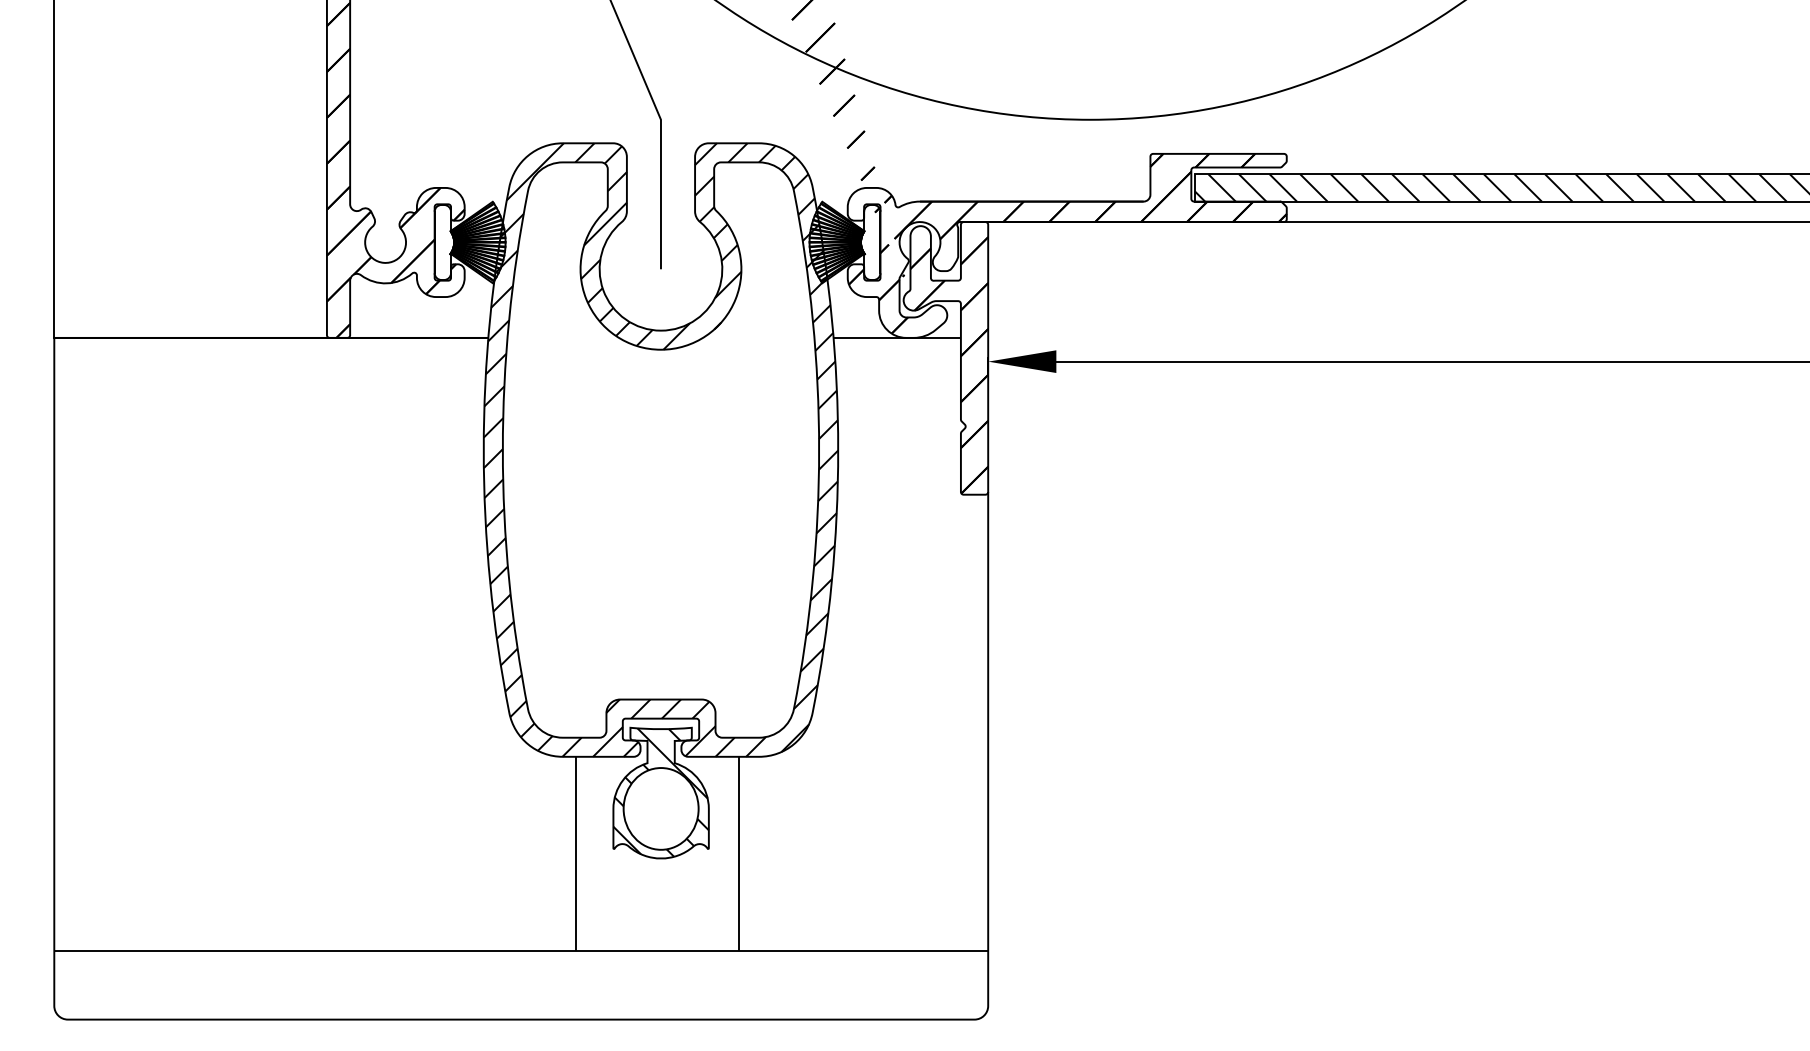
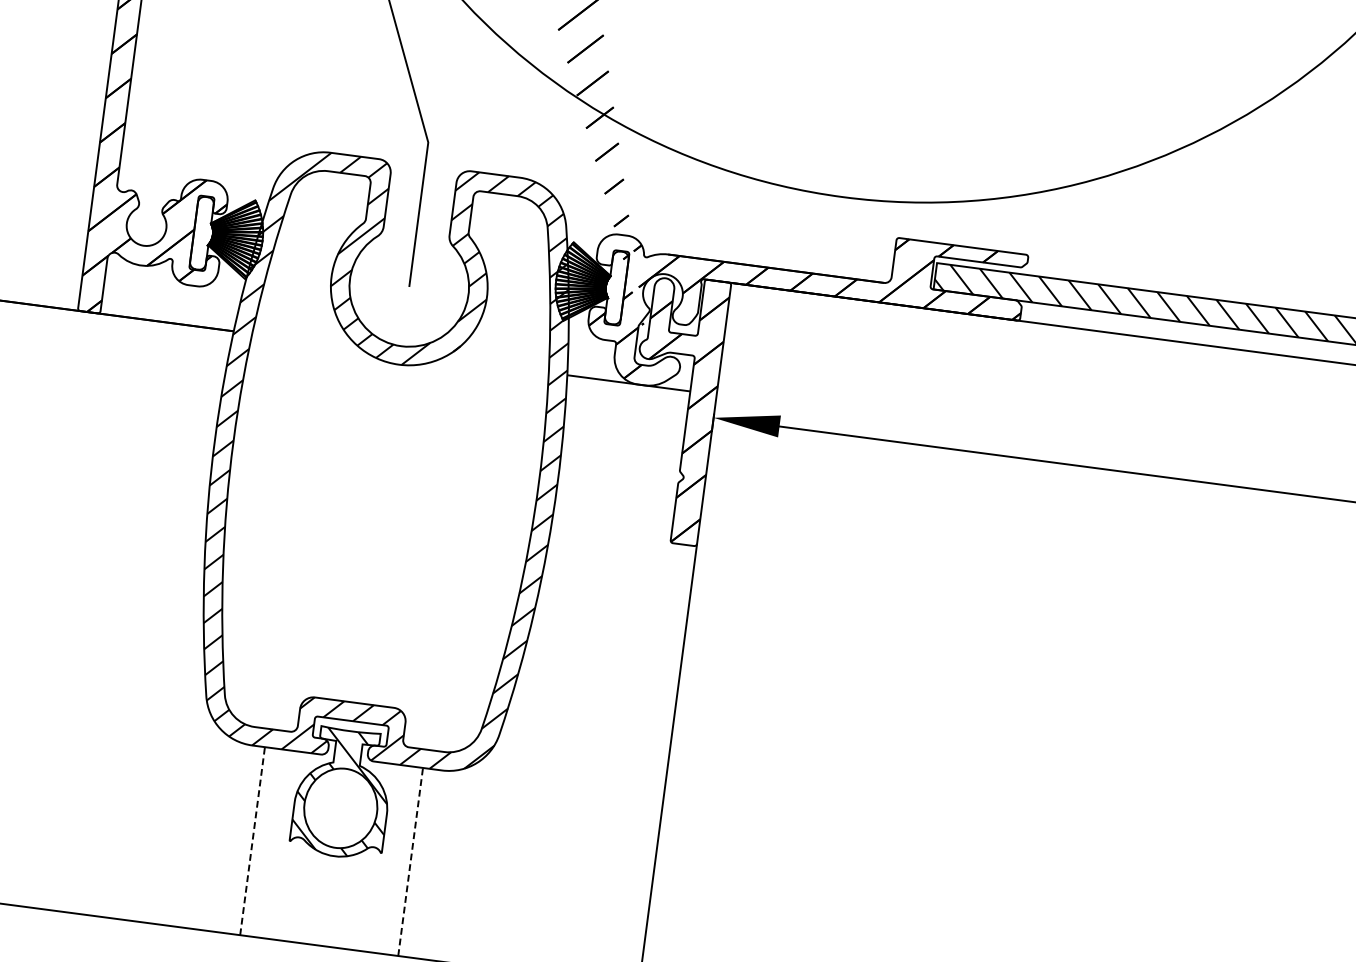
line: (575, 853) -> (252, 840), solid -> dashed
line: (739, 853) -> (410, 861), solid -> dashed

